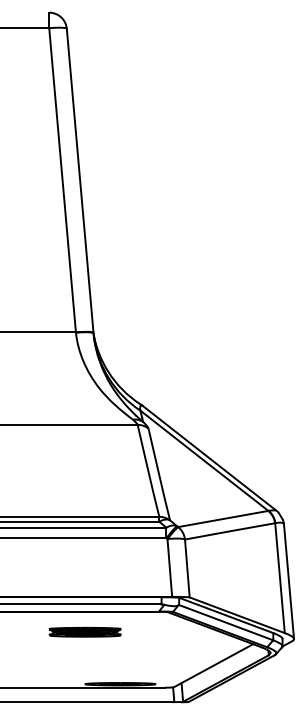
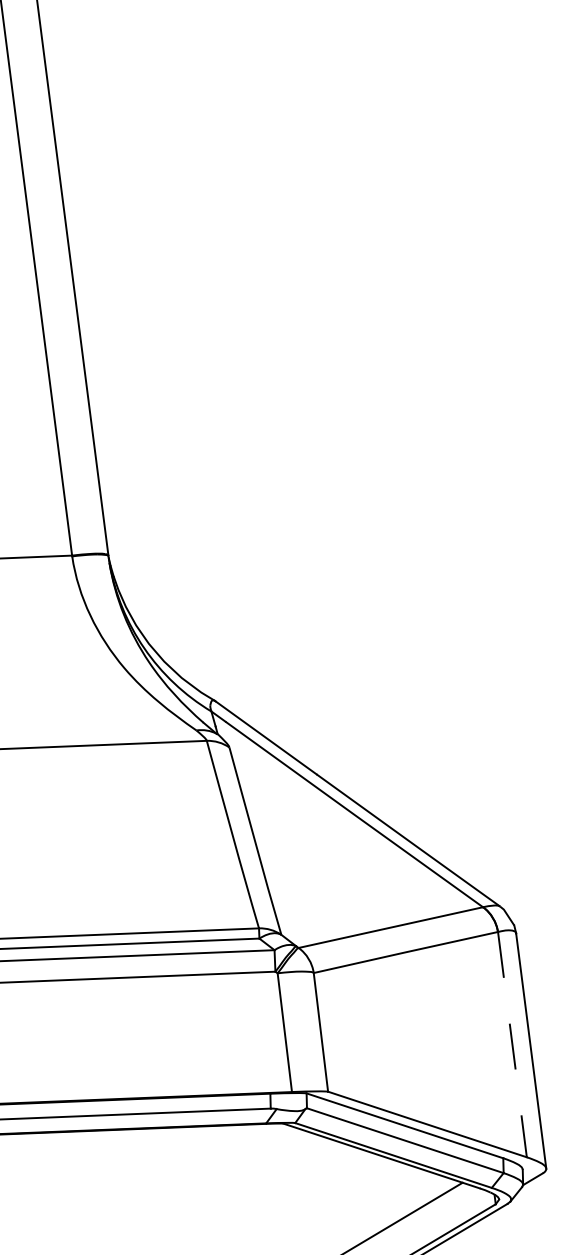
line: (280, 578) -> (513, 1045), solid -> dashed
part: (84, 631) -> (114, 1170), removed

